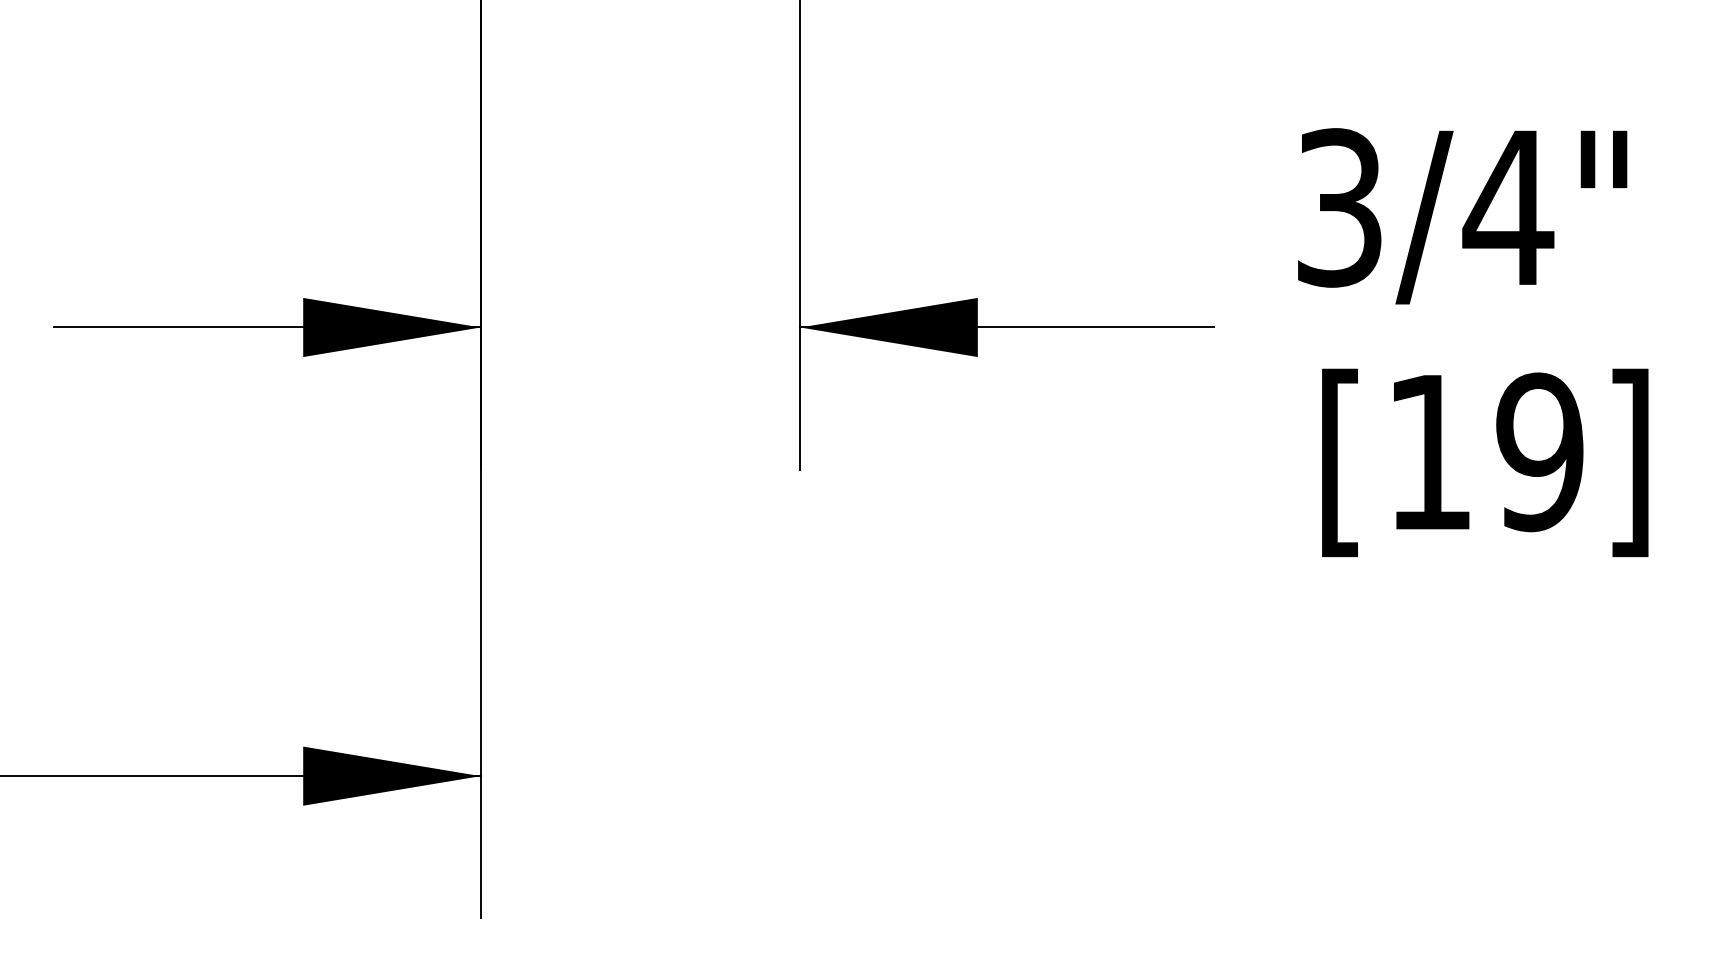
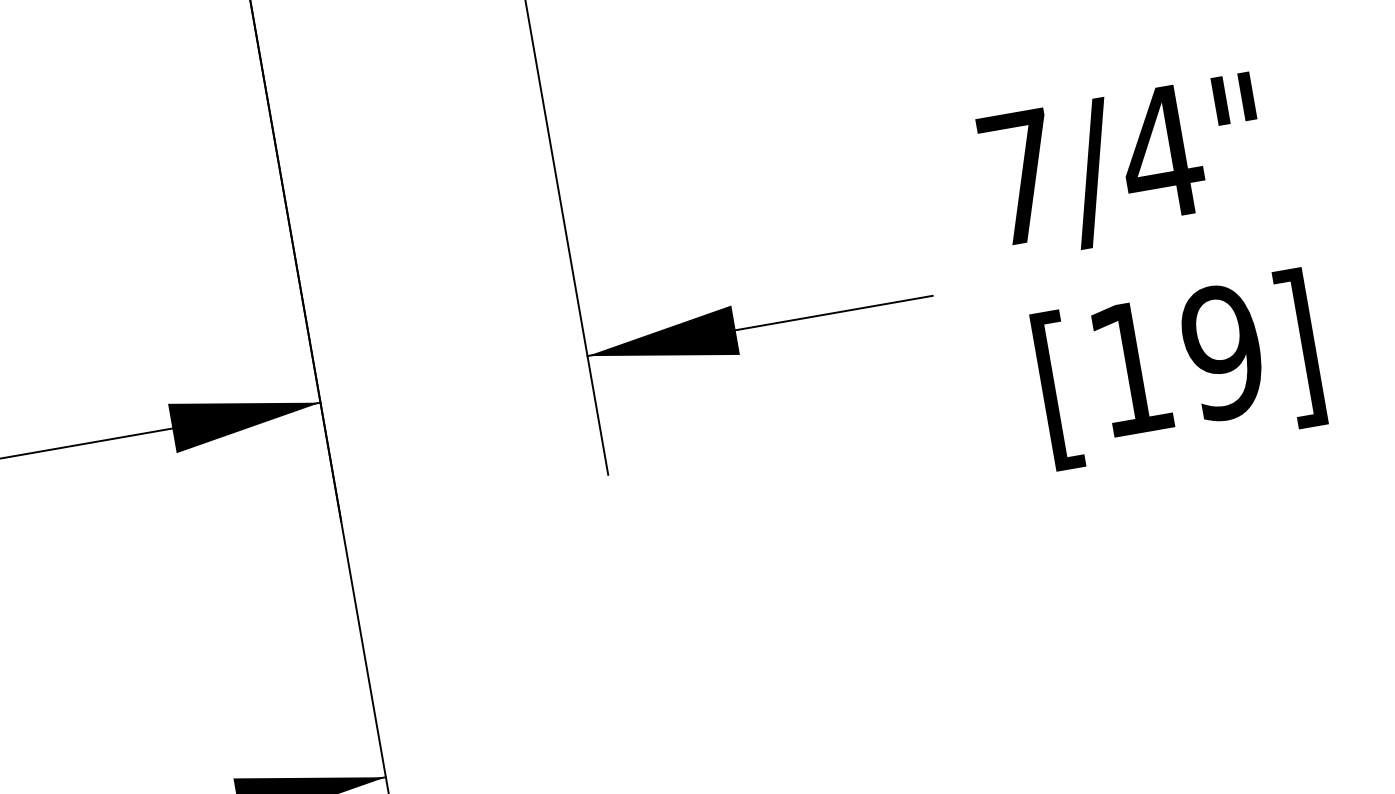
text: (1339, 207) -> (1020, 177), 3/4" -> 7/4"

